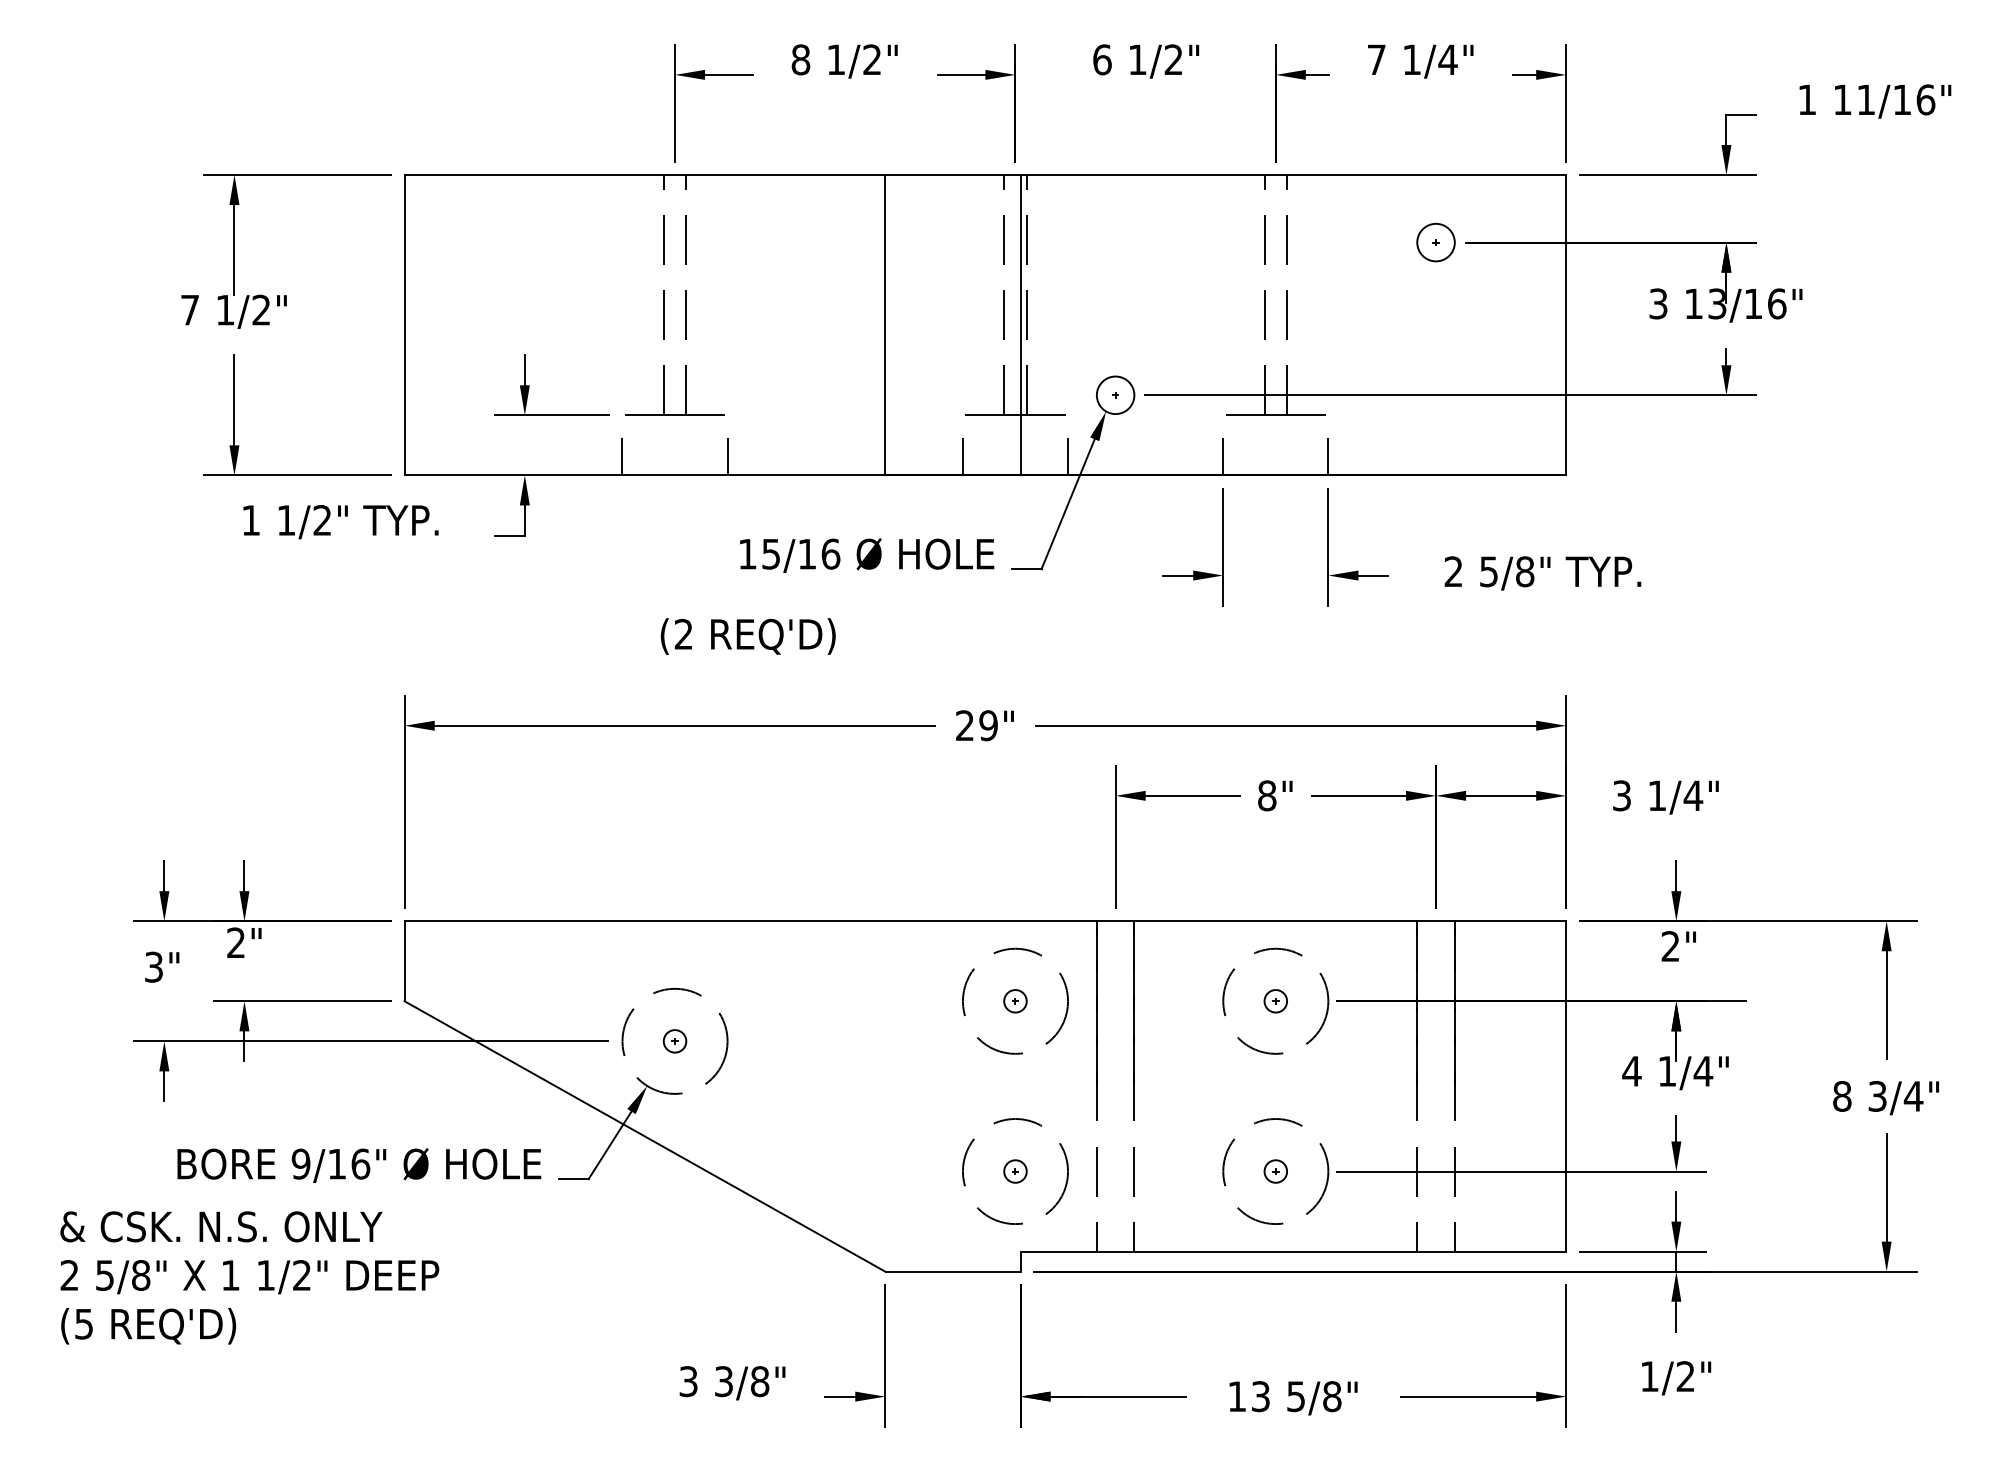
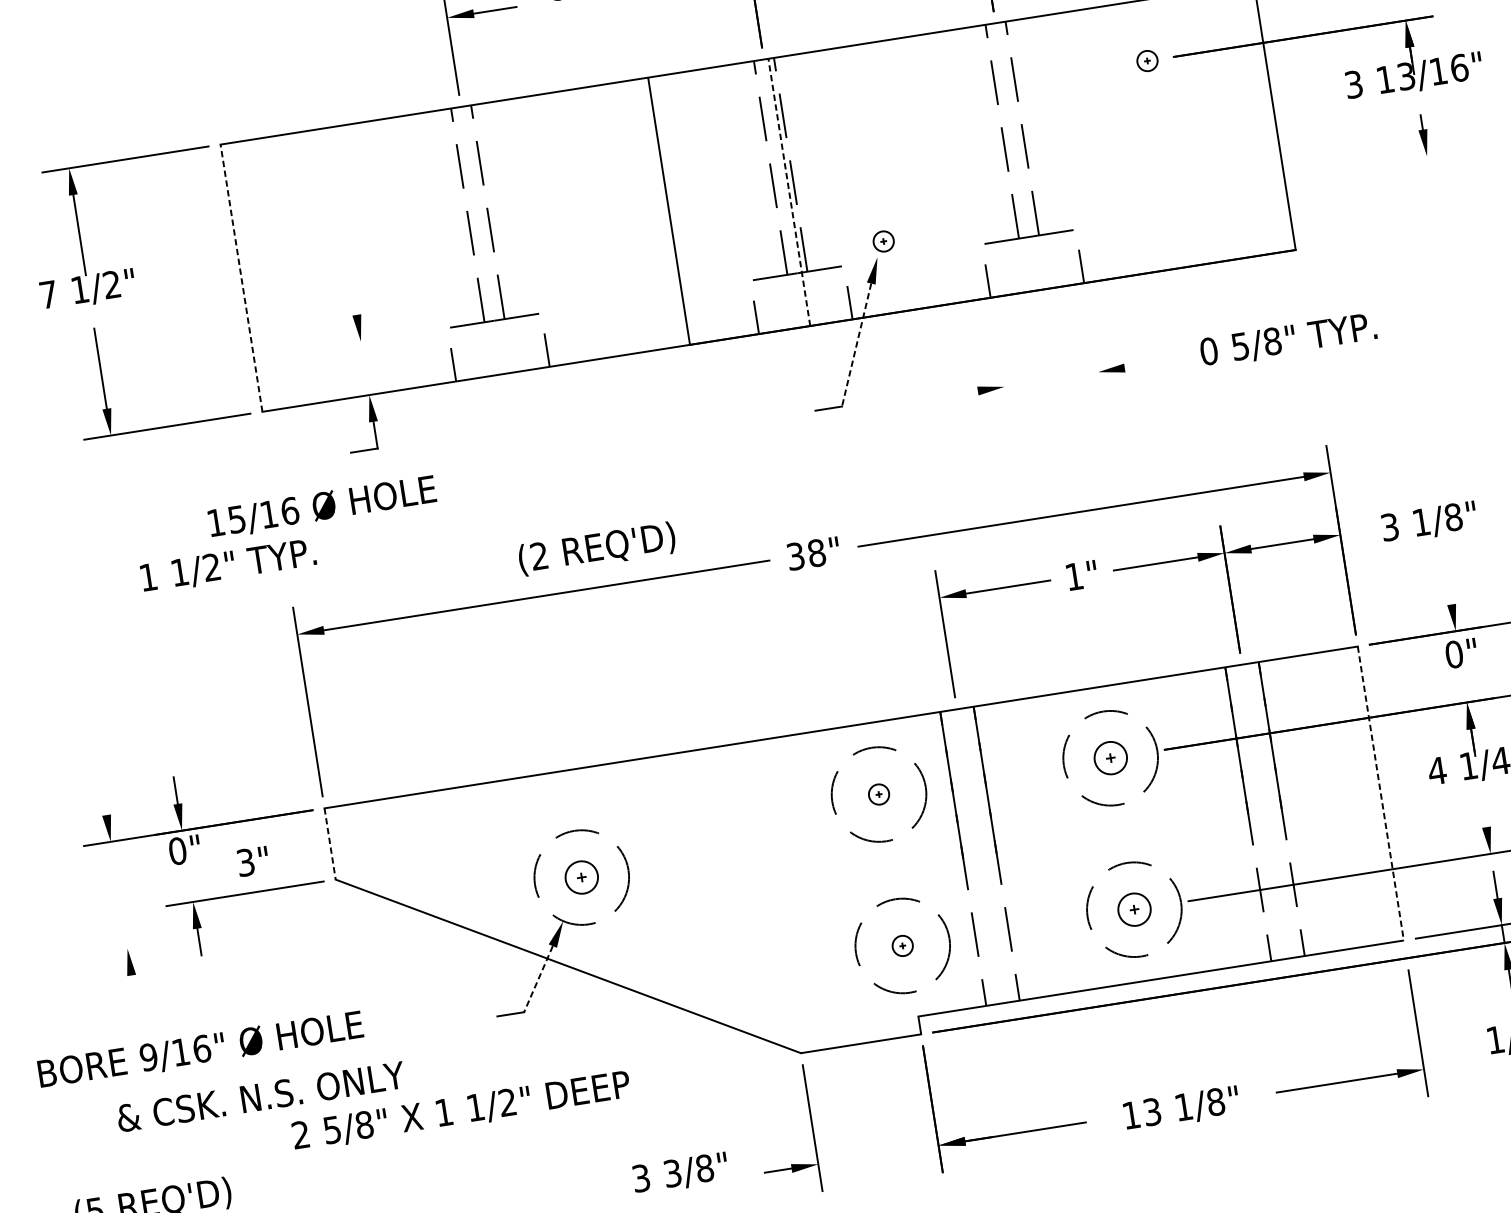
circle: (1435, 242) -> (1146, 61), size x0.6
line: (404, 324) -> (241, 277), solid -> dashed
line: (1020, 324) -> (789, 191), solid -> dashed
line: (524, 370) -> (354, 301), removed
circle: (1115, 395) -> (883, 241), size x0.6
line: (1450, 395) -> (1181, 195), removed
line: (551, 415) -> (384, 338), removed
line: (1067, 504) -> (856, 345), solid -> dashed
text: (340, 522) -> (228, 566), moved
line: (1223, 546) -> (1000, 360), removed
line: (1328, 546) -> (1094, 346), removed
text: (867, 555) -> (322, 507), moved
text: (1453, 571) -> (1208, 351), 2 -> 0
line: (1178, 575) -> (964, 393), removed
line: (1373, 575) -> (1138, 365), removed
text: (747, 636) -> (596, 549), moved
text: (976, 725) -> (805, 554), 29" -> 38"
text: (1267, 795) -> (1074, 576), 8" -> 1"
text: (1693, 795) -> (1453, 517), 1/4" -> 1/8"
line: (164, 876) -> (104, 802), removed
line: (1676, 876) -> (1449, 591), removed
text: (236, 942) -> (177, 850), 2" -> 0"
text: (1670, 946) -> (1454, 654), 2" -> 0"
line: (404, 961) -> (330, 844), solid -> dashed
text: (162, 966) -> (253, 860), moved
part: (1275, 1001) -> (1110, 758), size x1.6
line: (371, 1041) -> (311, 920), removed
part: (674, 1041) -> (581, 877), size x1.6
line: (164, 1086) -> (133, 988), removed
line: (1566, 1086) -> (1381, 793), solid -> dashed
line: (1676, 1128) -> (1484, 815), removed
line: (609, 1145) -> (537, 979), solid -> dashed
text: (359, 1165) -> (200, 1050), moved
part: (1275, 1171) -> (1134, 909), size x1.6
text: (221, 1226) -> (261, 1096), moved
text: (249, 1277) -> (461, 1111), moved
text: (1295, 1396) -> (1183, 1107), 5/8" -> 1/8"

